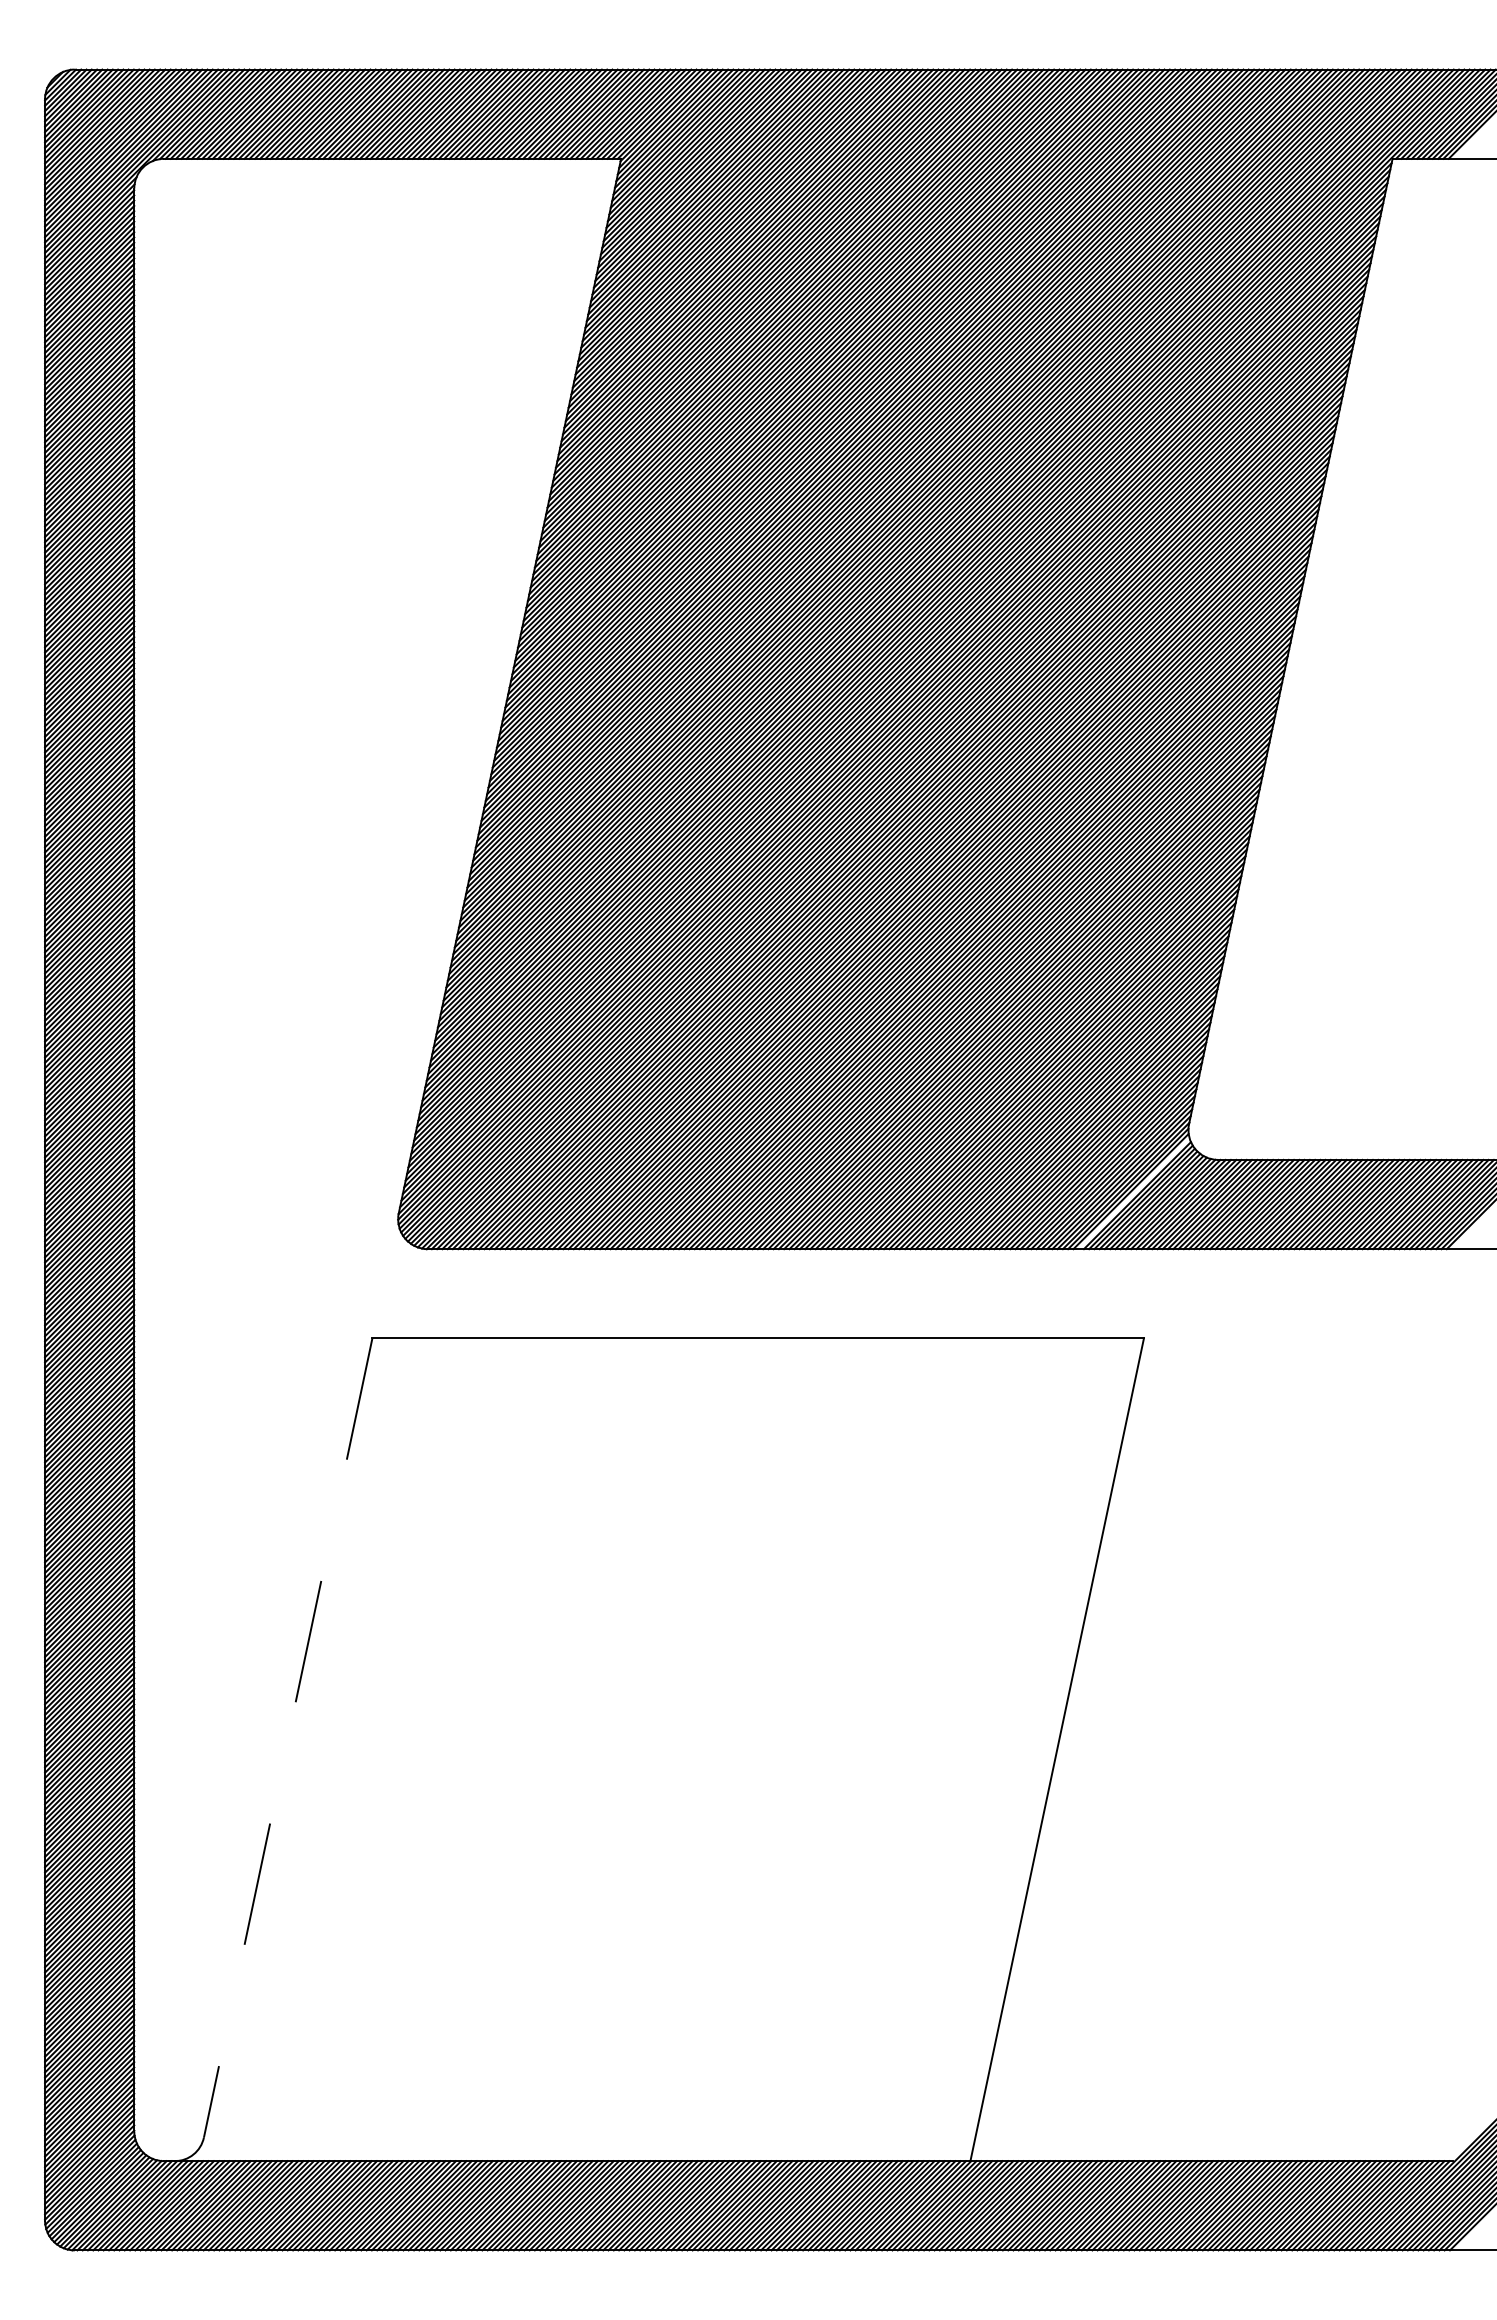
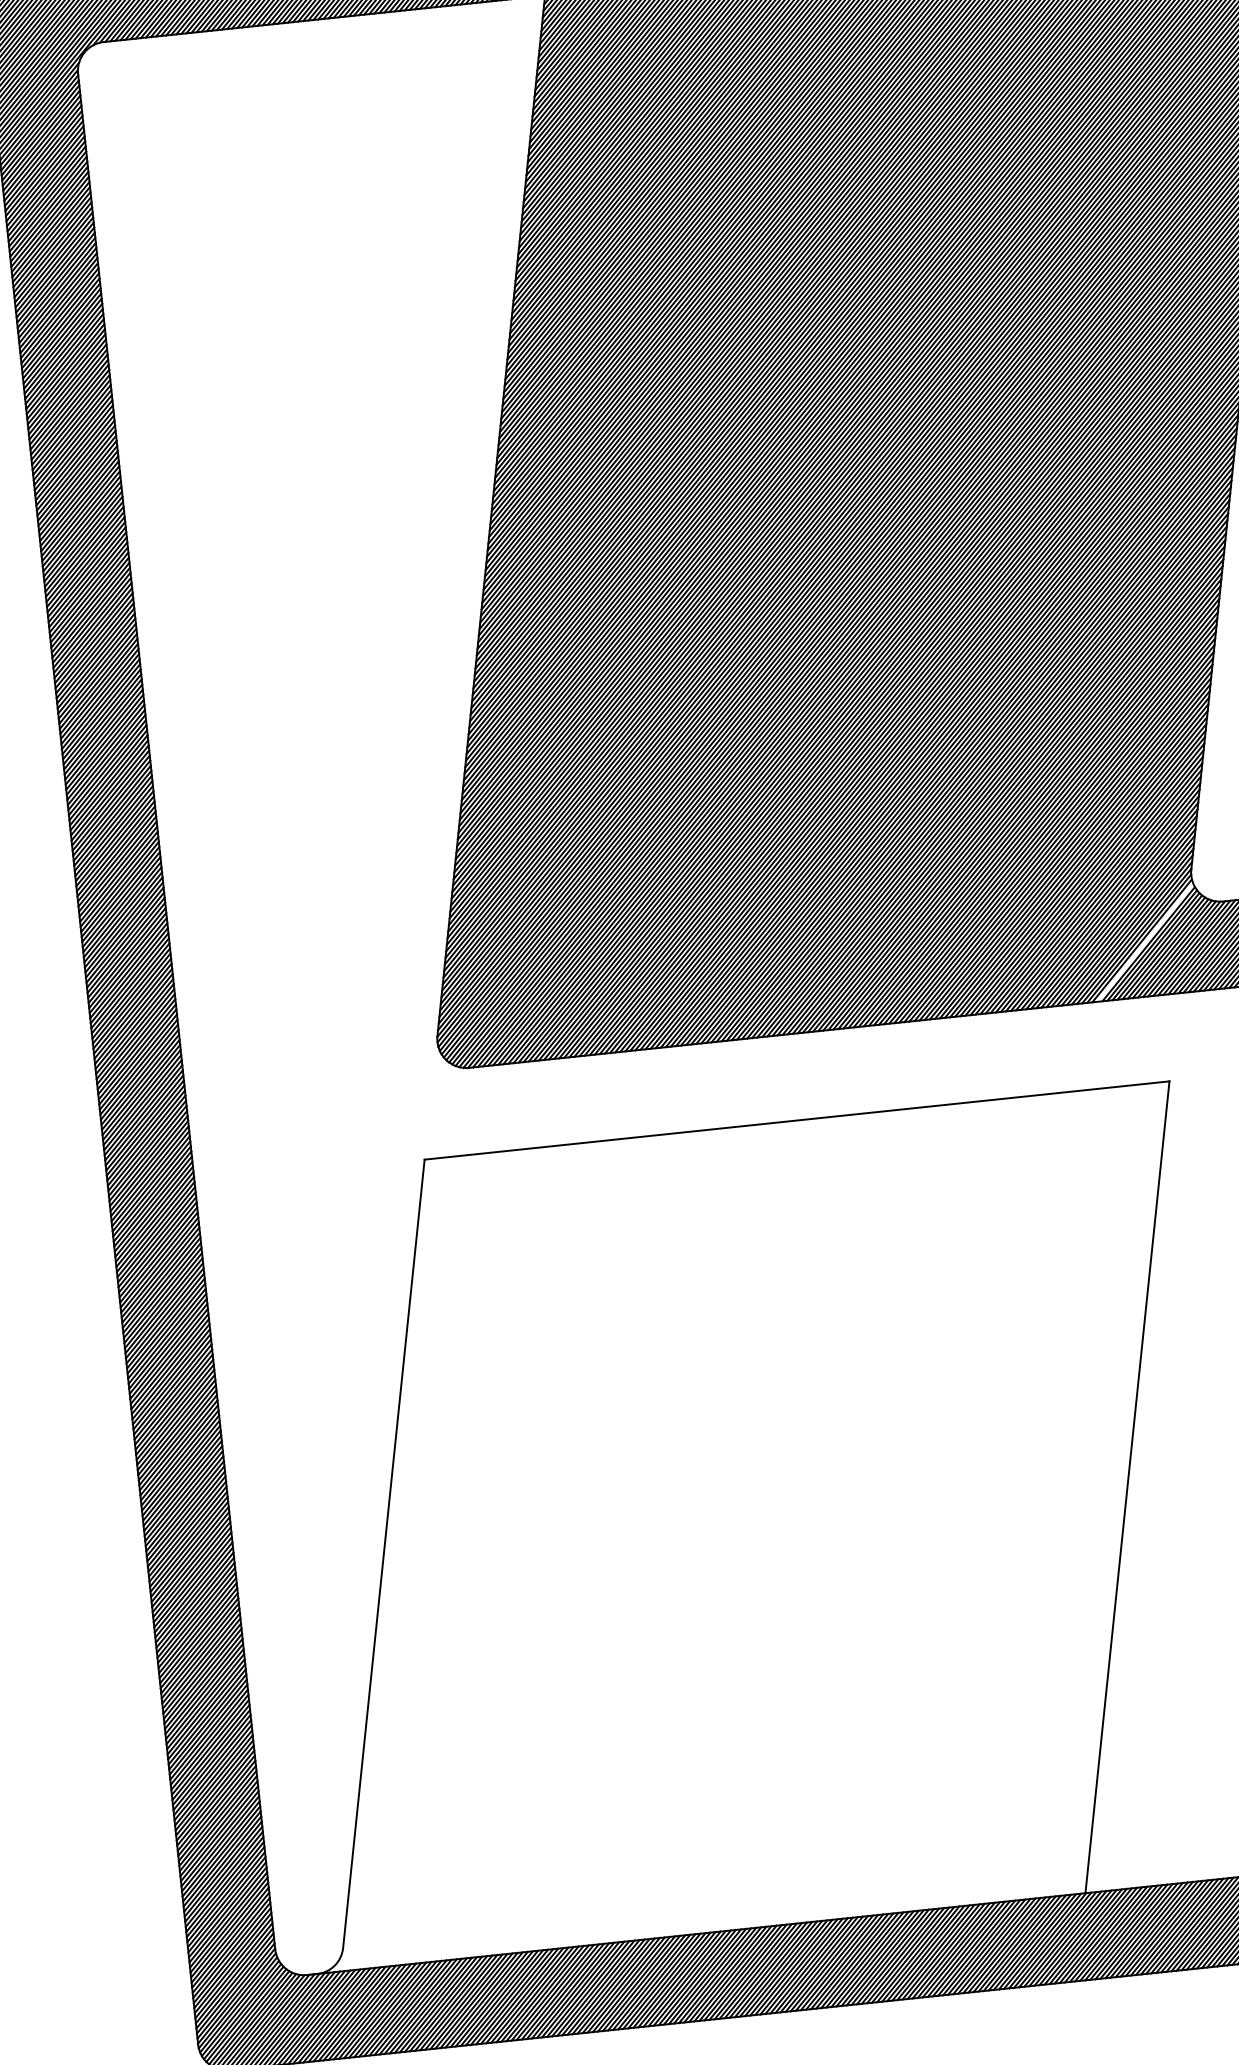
line: (288, 1738) -> (384, 1554), dashed -> solid

